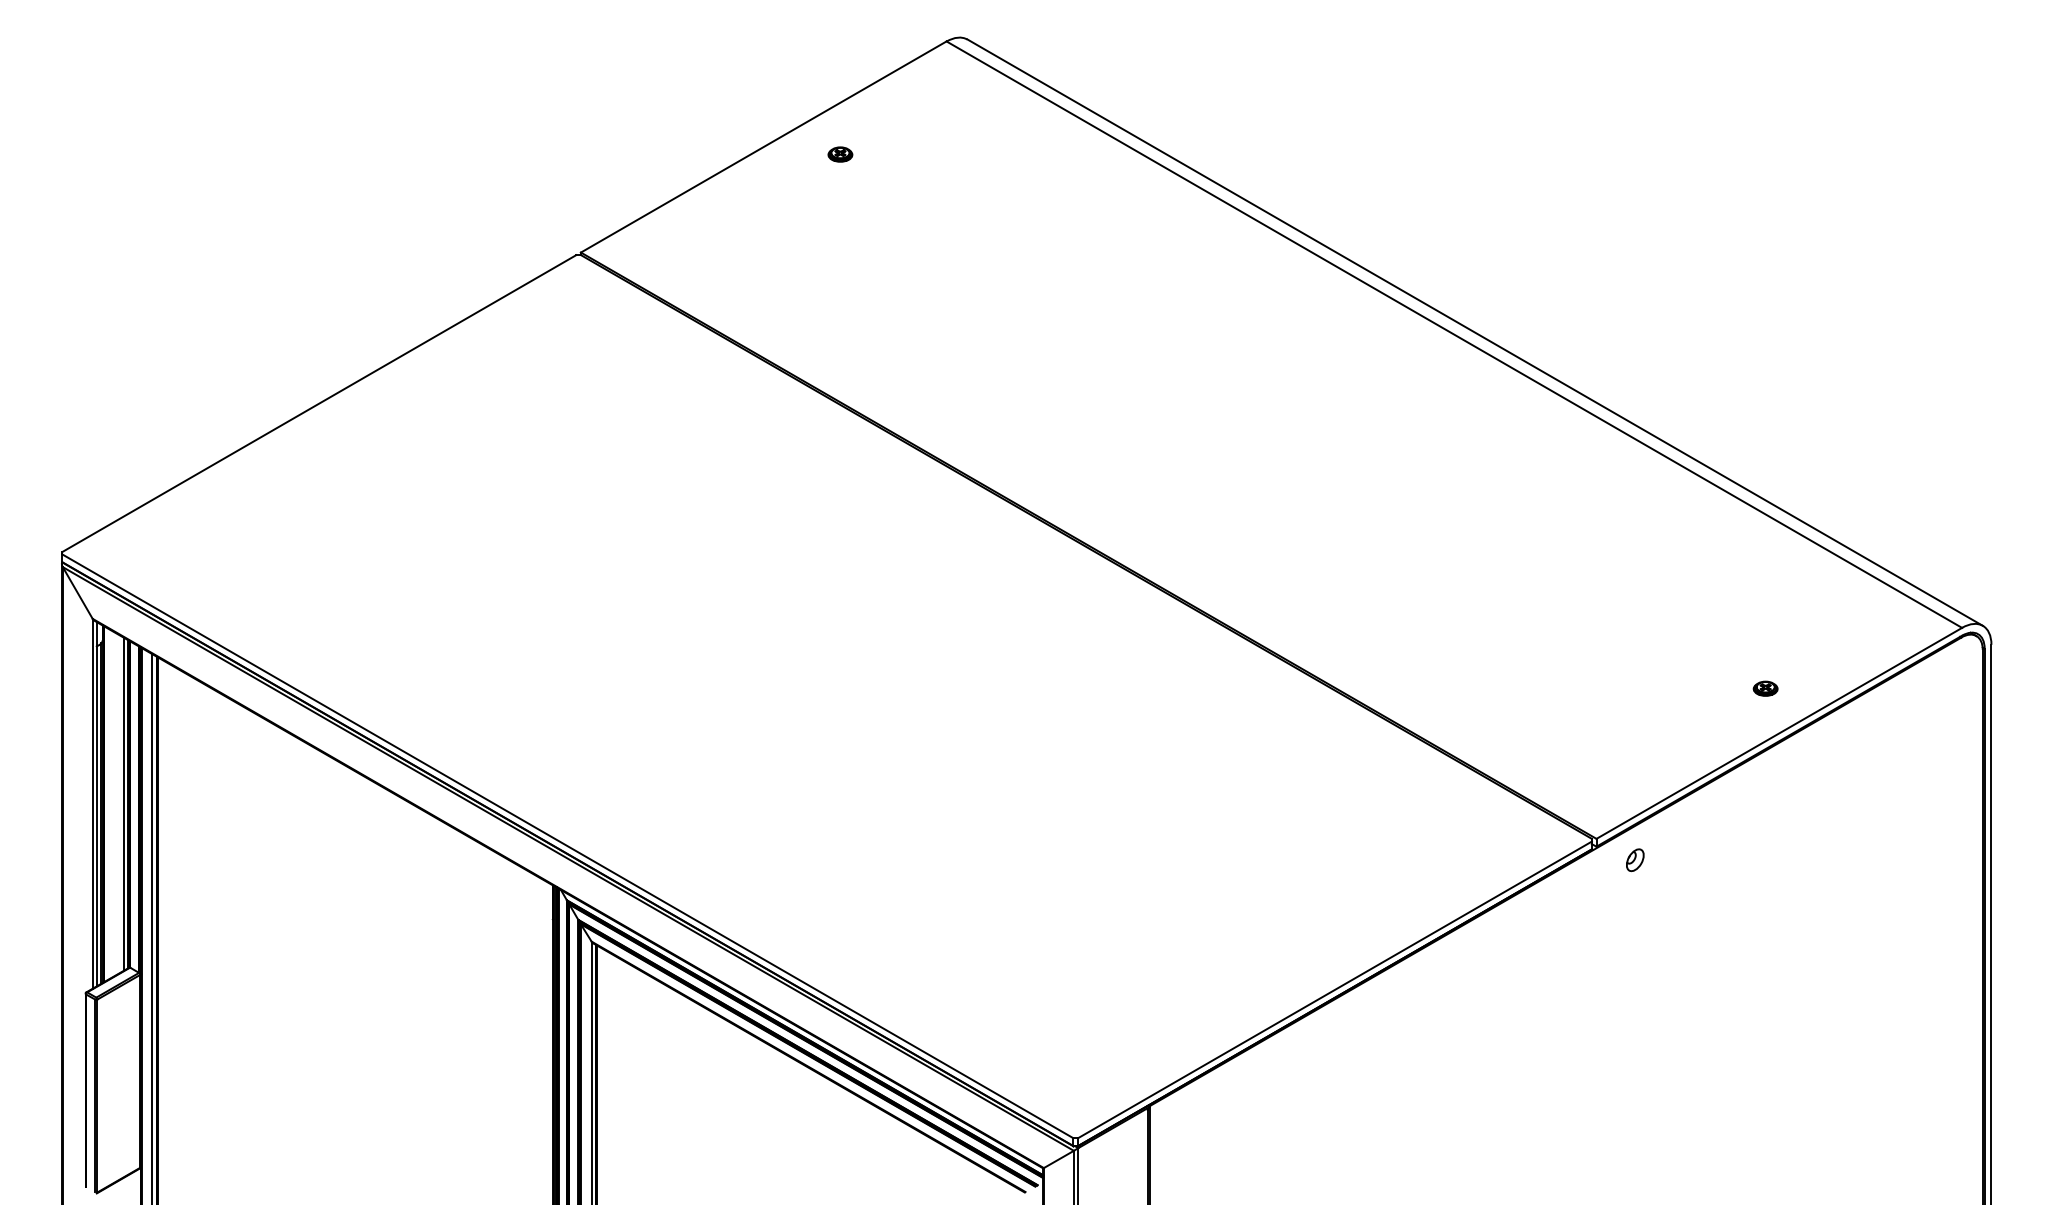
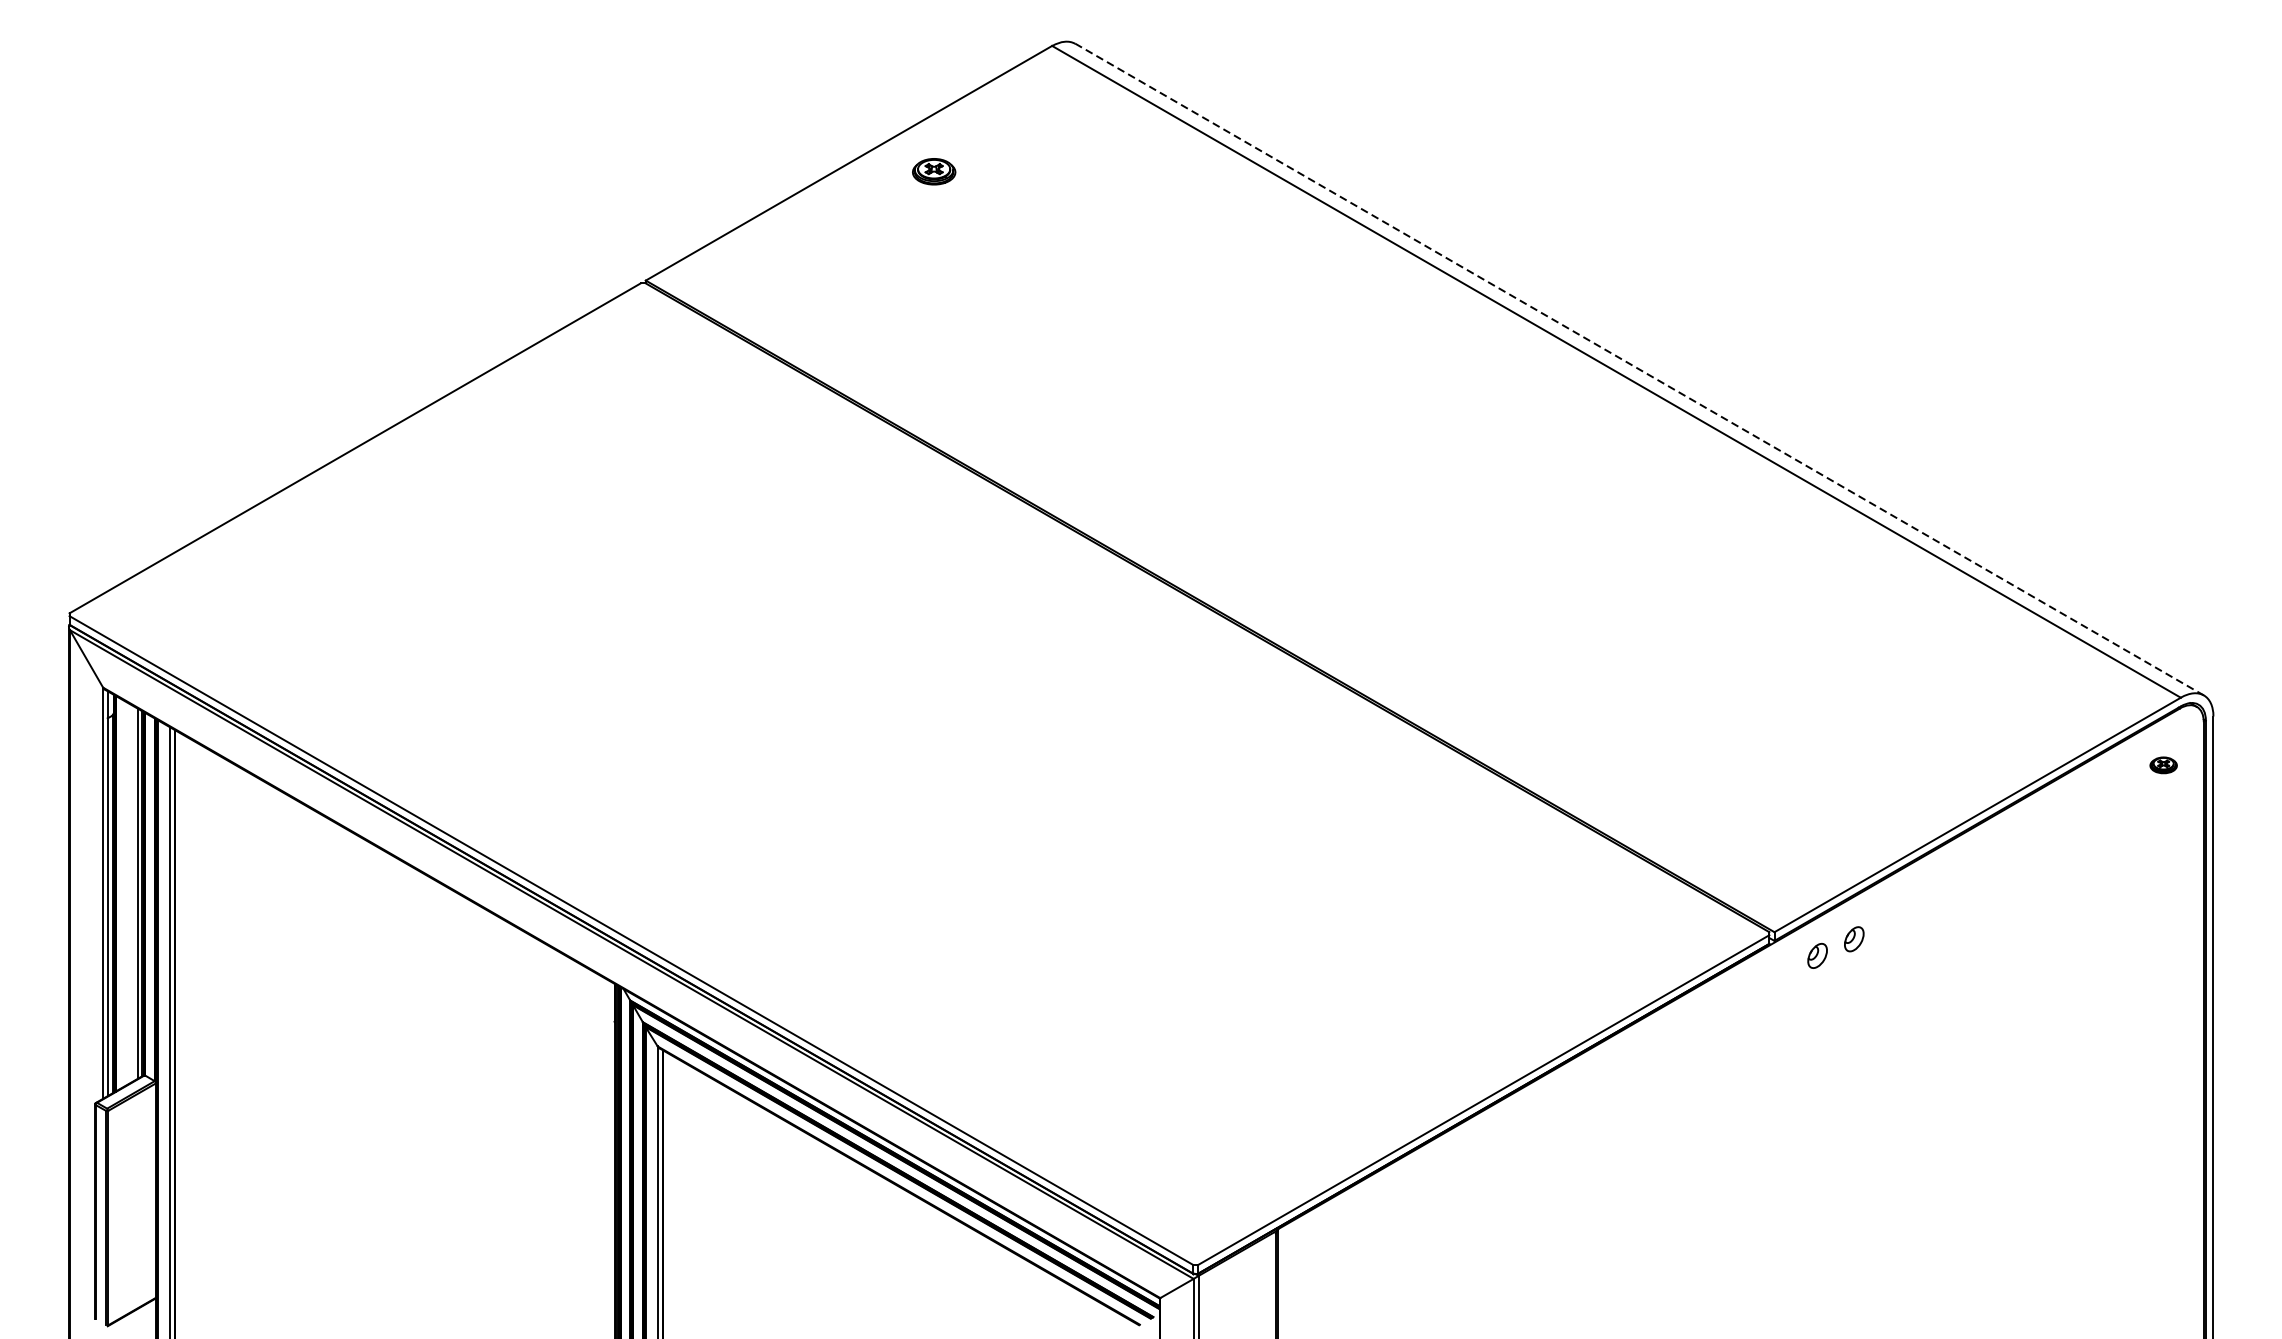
part: (840, 154) -> (934, 171), size x1.6
line: (1475, 332) -> (1640, 369), solid -> dashed
part: (1765, 688) -> (2163, 765), moved
part: (1668, 845) -> (1854, 939), added

